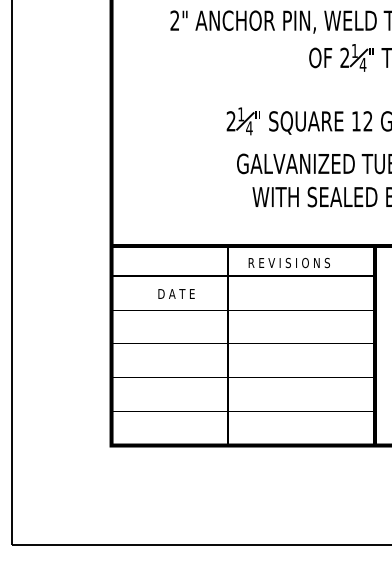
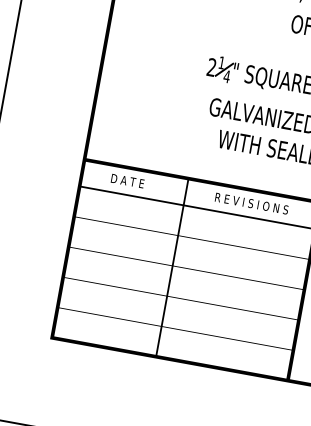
text: (288, 262) -> (251, 203), moved
text: (176, 293) -> (127, 180), moved

